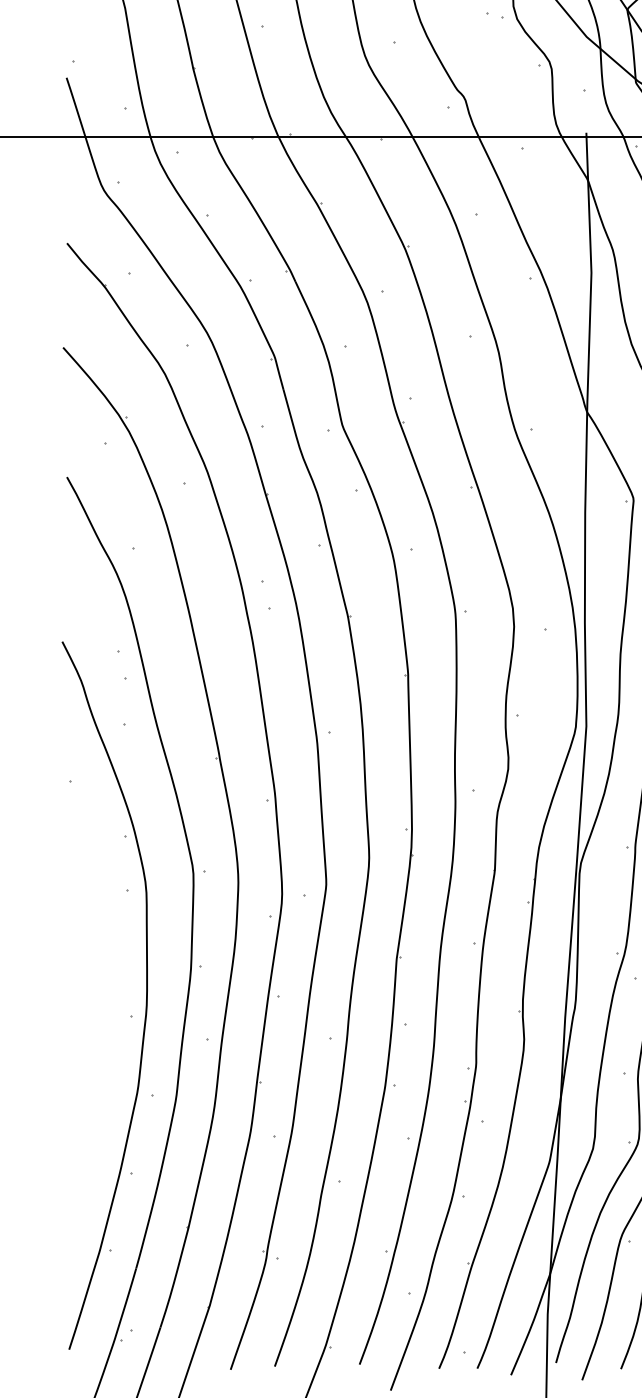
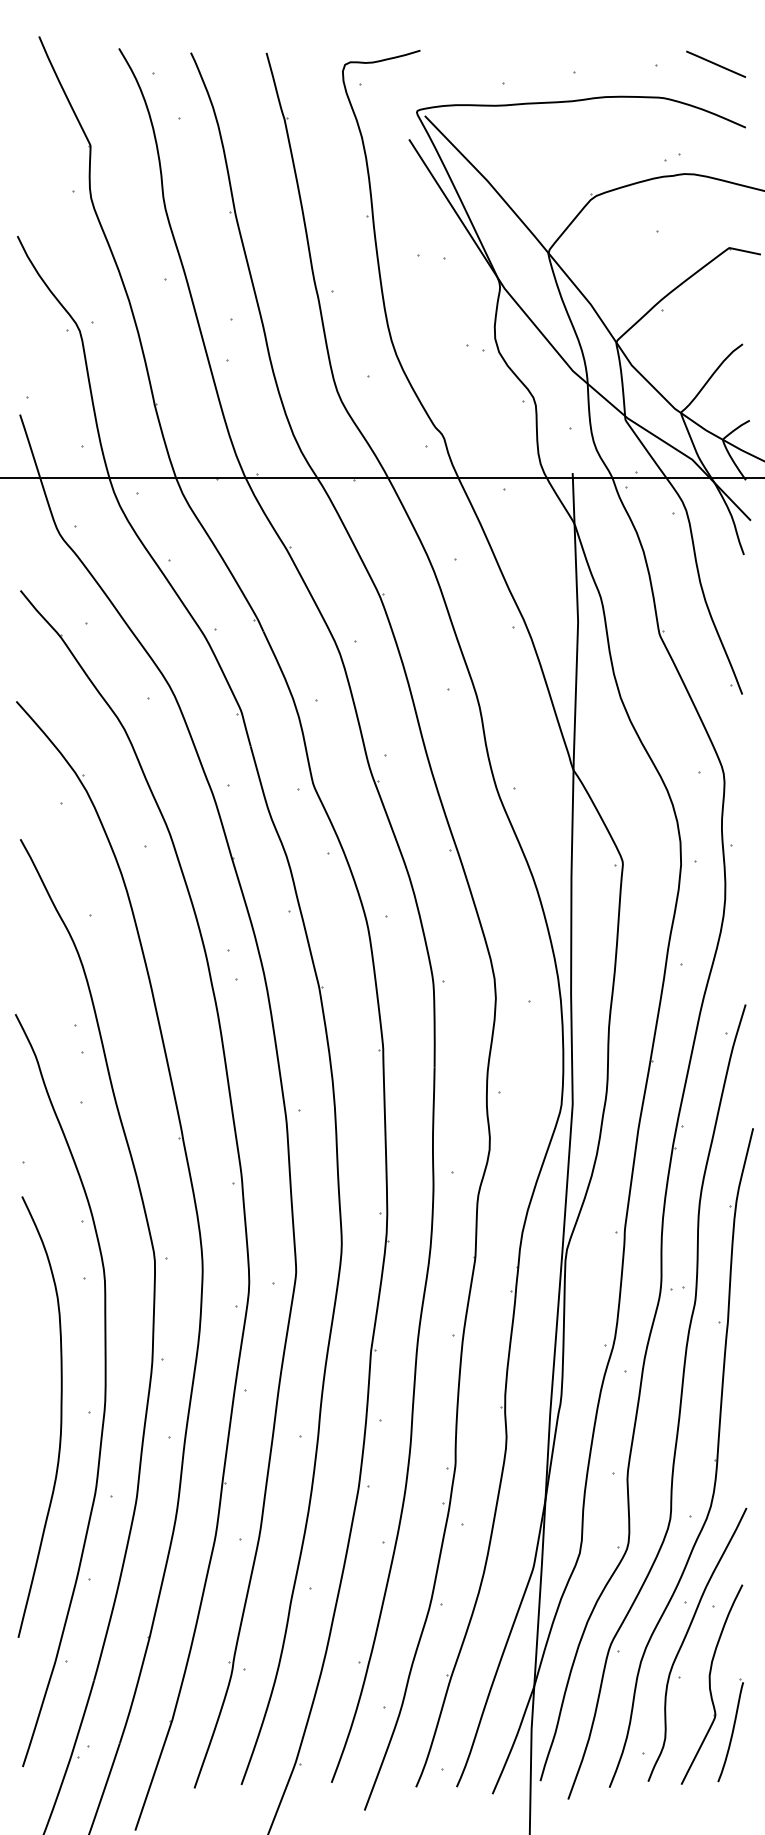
curve: (104, 1020) -> (60, 1416), added

